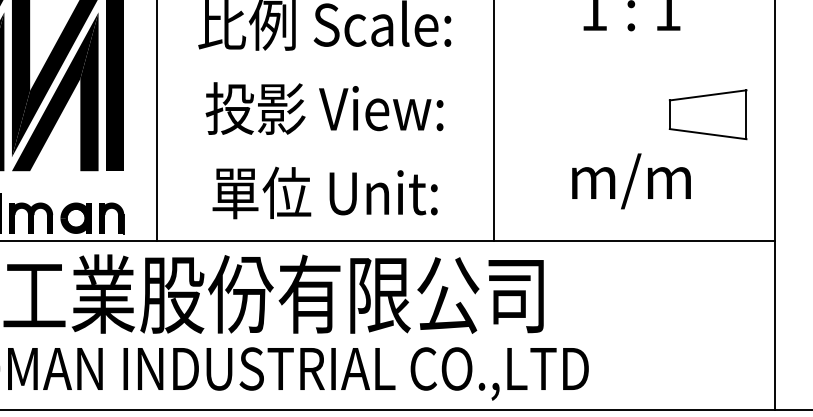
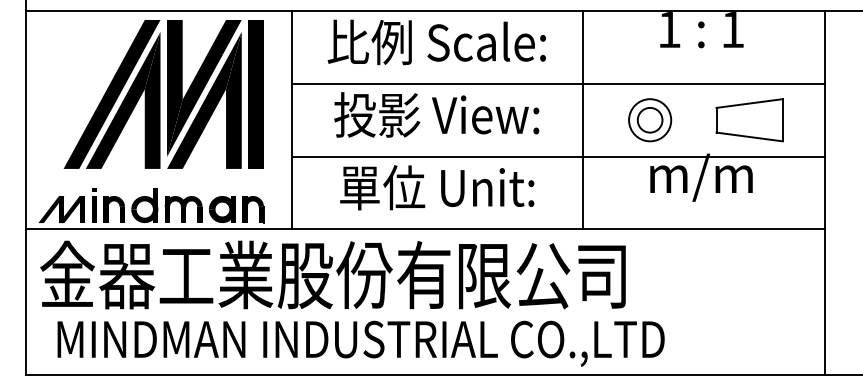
line: (465, 73) -> (558, 84), added
part: (572, 115) -> (650, 120), added
part: (708, 115) -> (749, 120), moved
line: (465, 156) -> (558, 156), added

